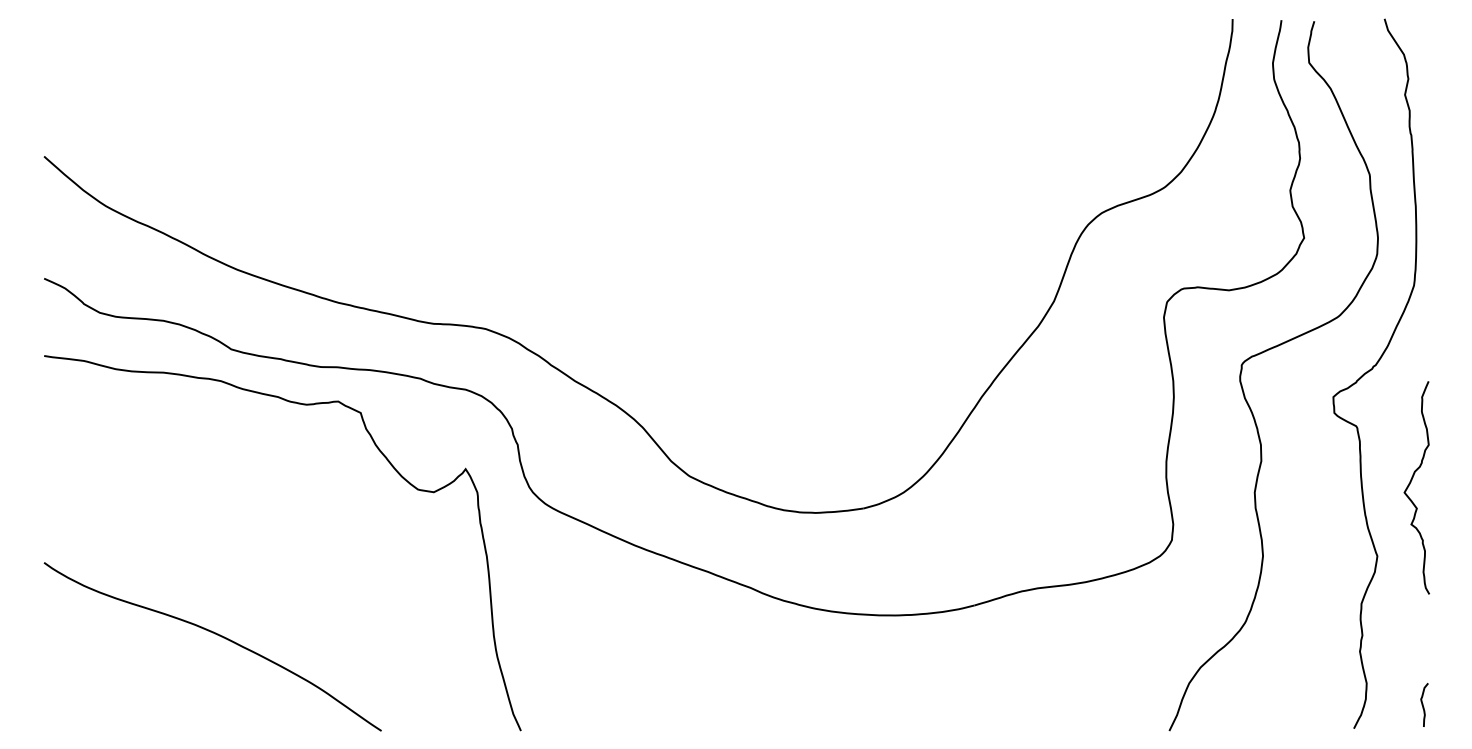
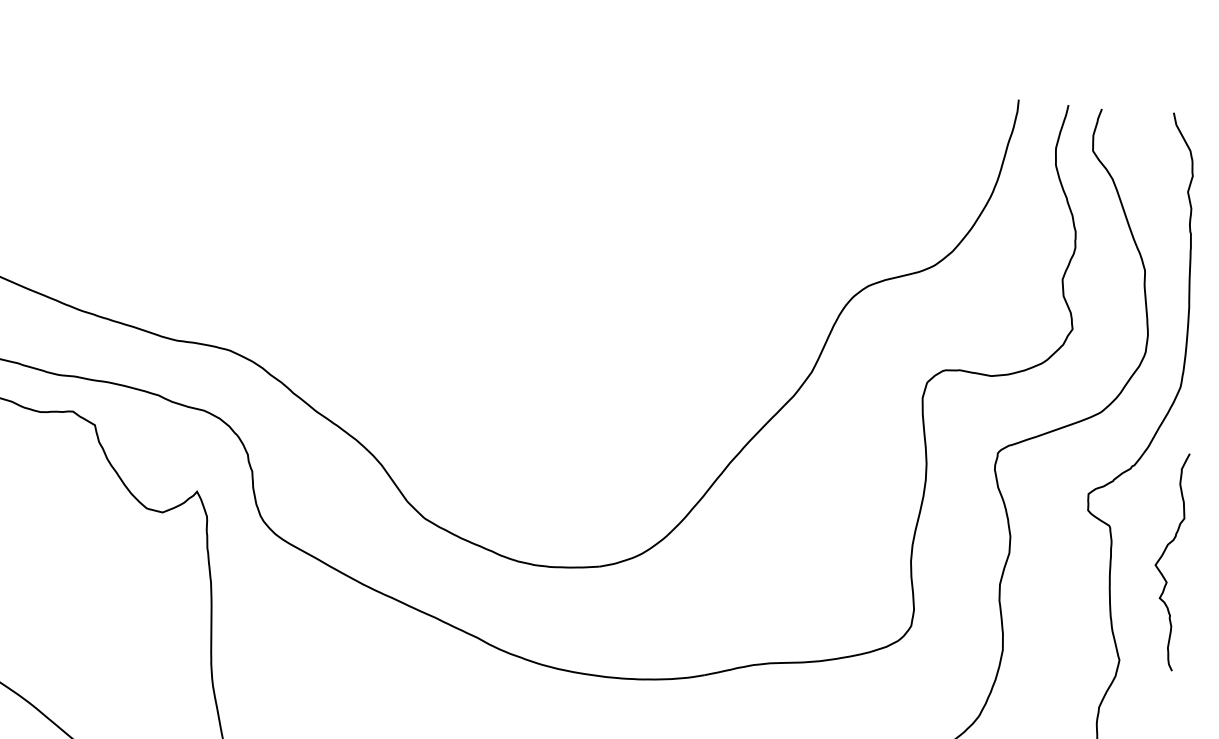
curve: (1410, 484) -> (1162, 557), moved

